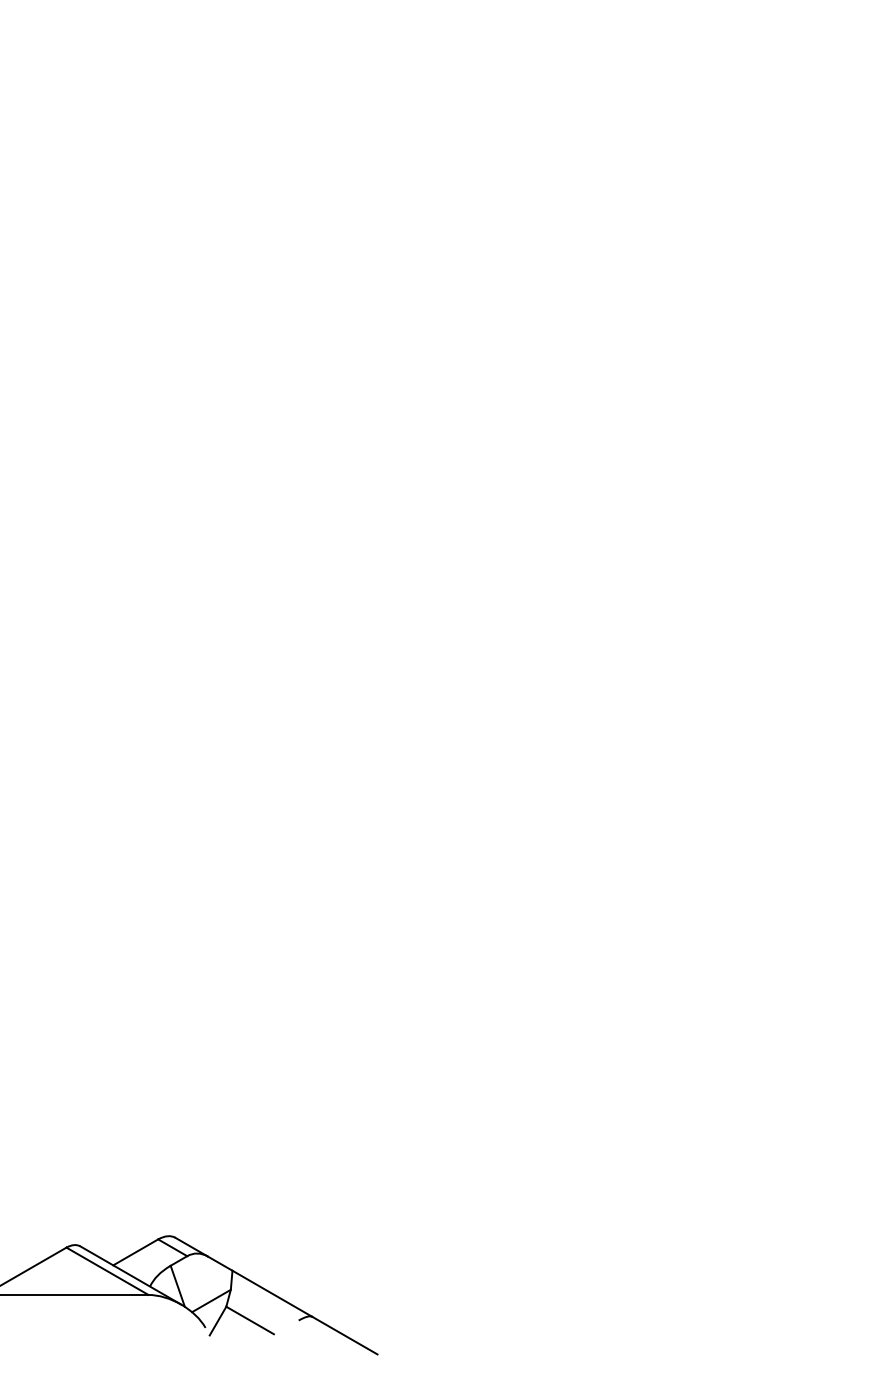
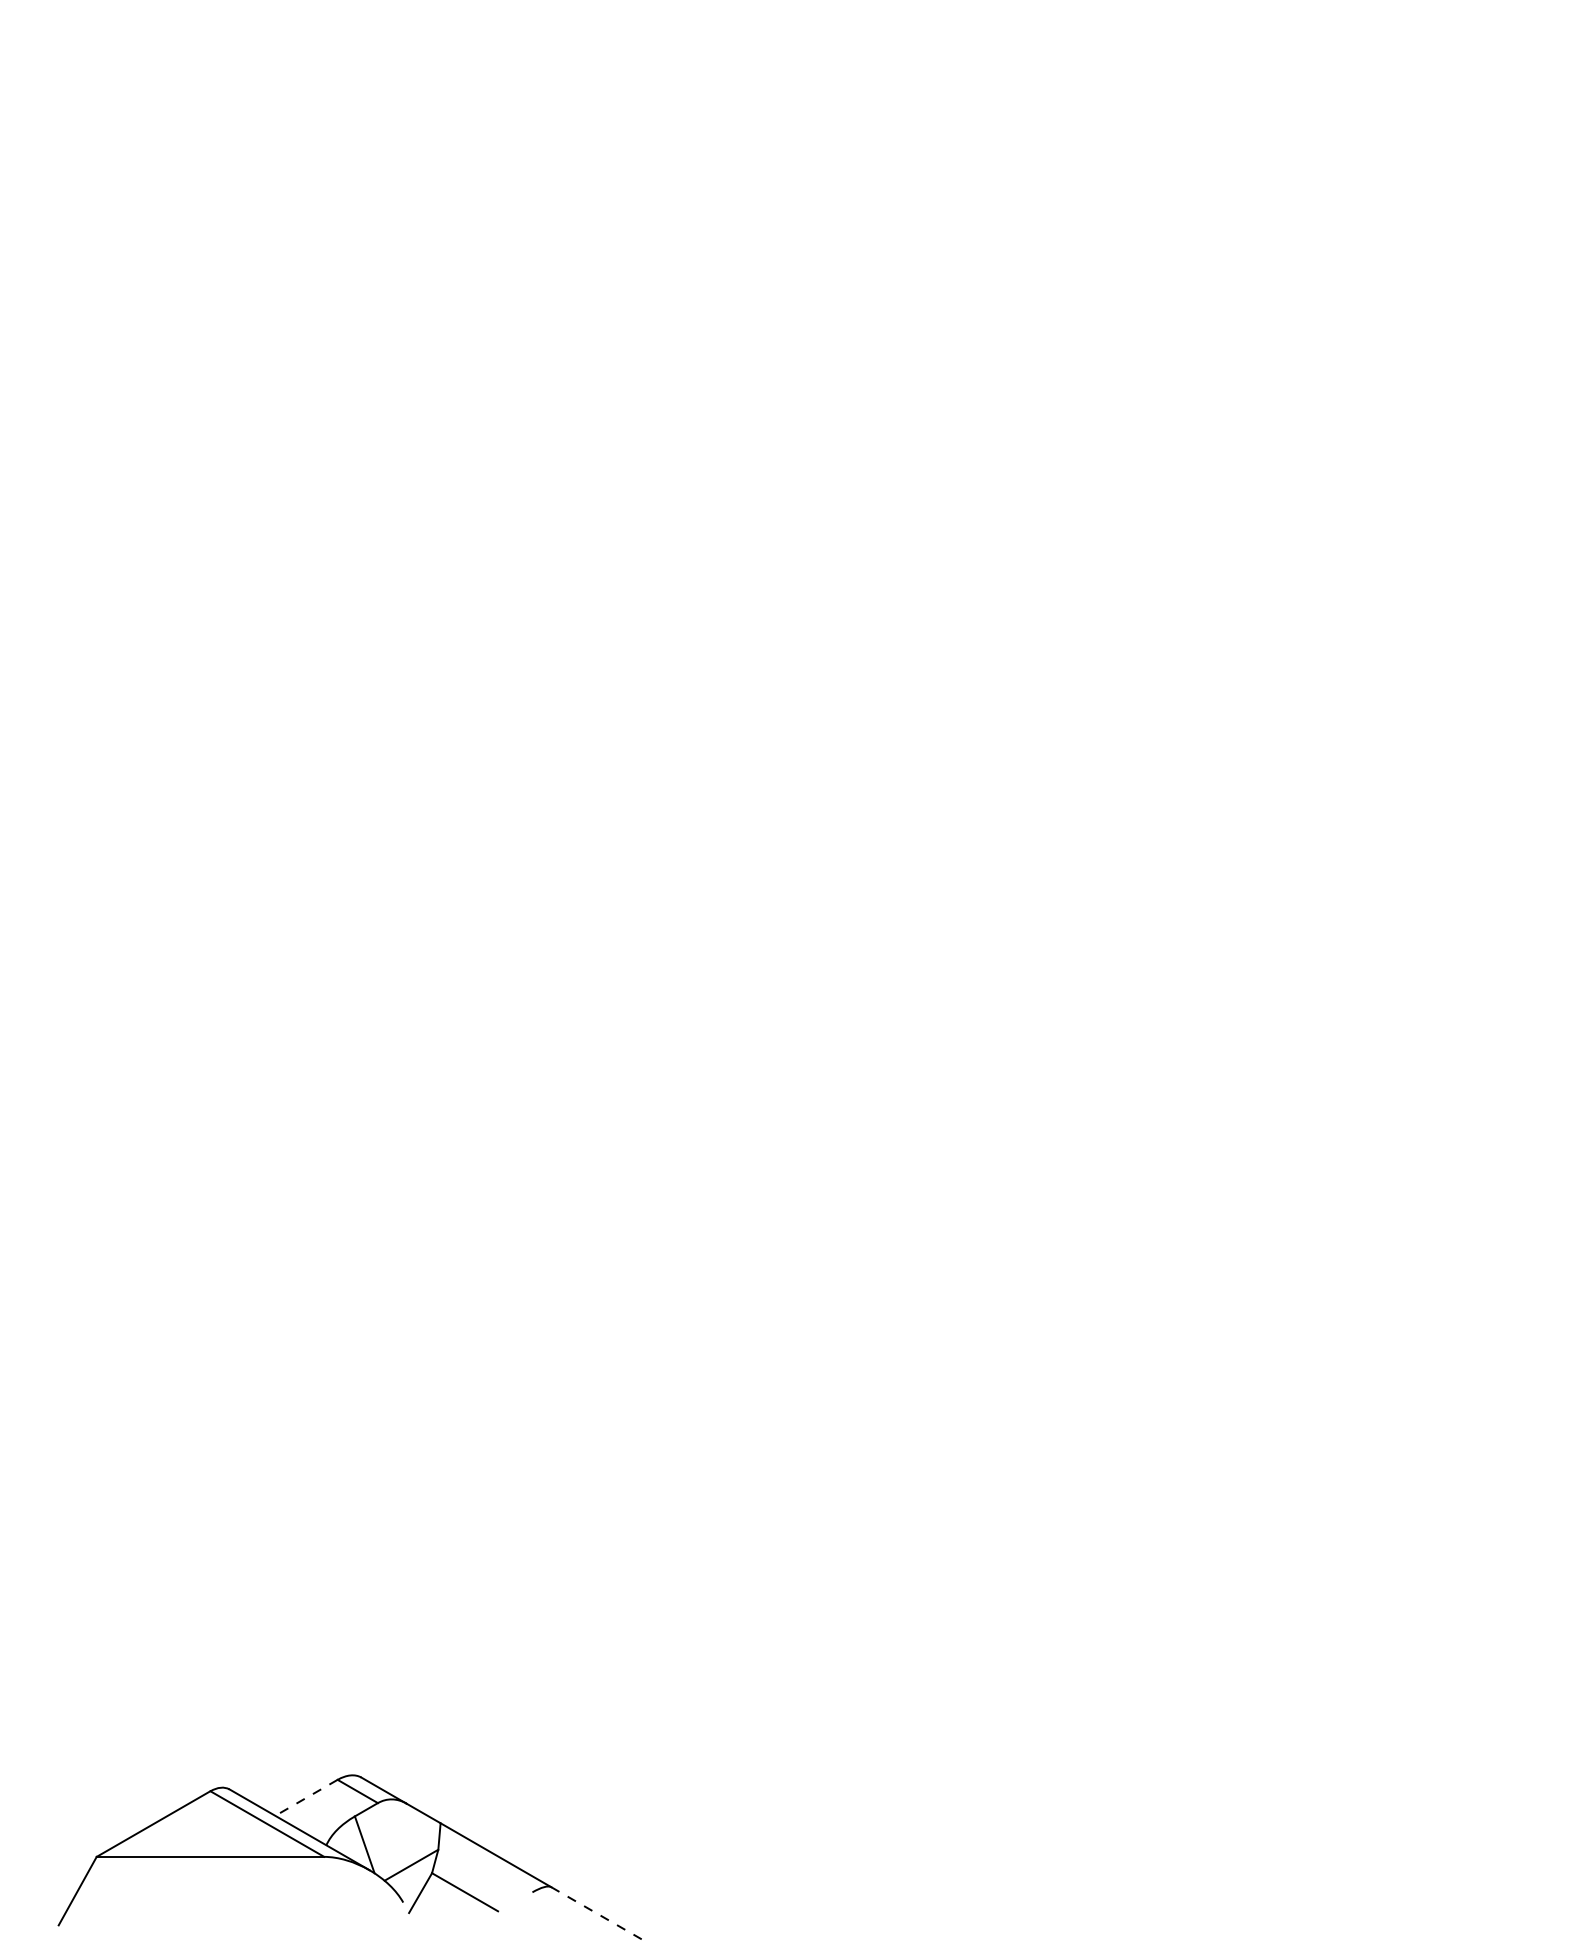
line: (135, 1252) -> (306, 1797), solid -> dashed
line: (344, 1335) -> (596, 1913), solid -> dashed

